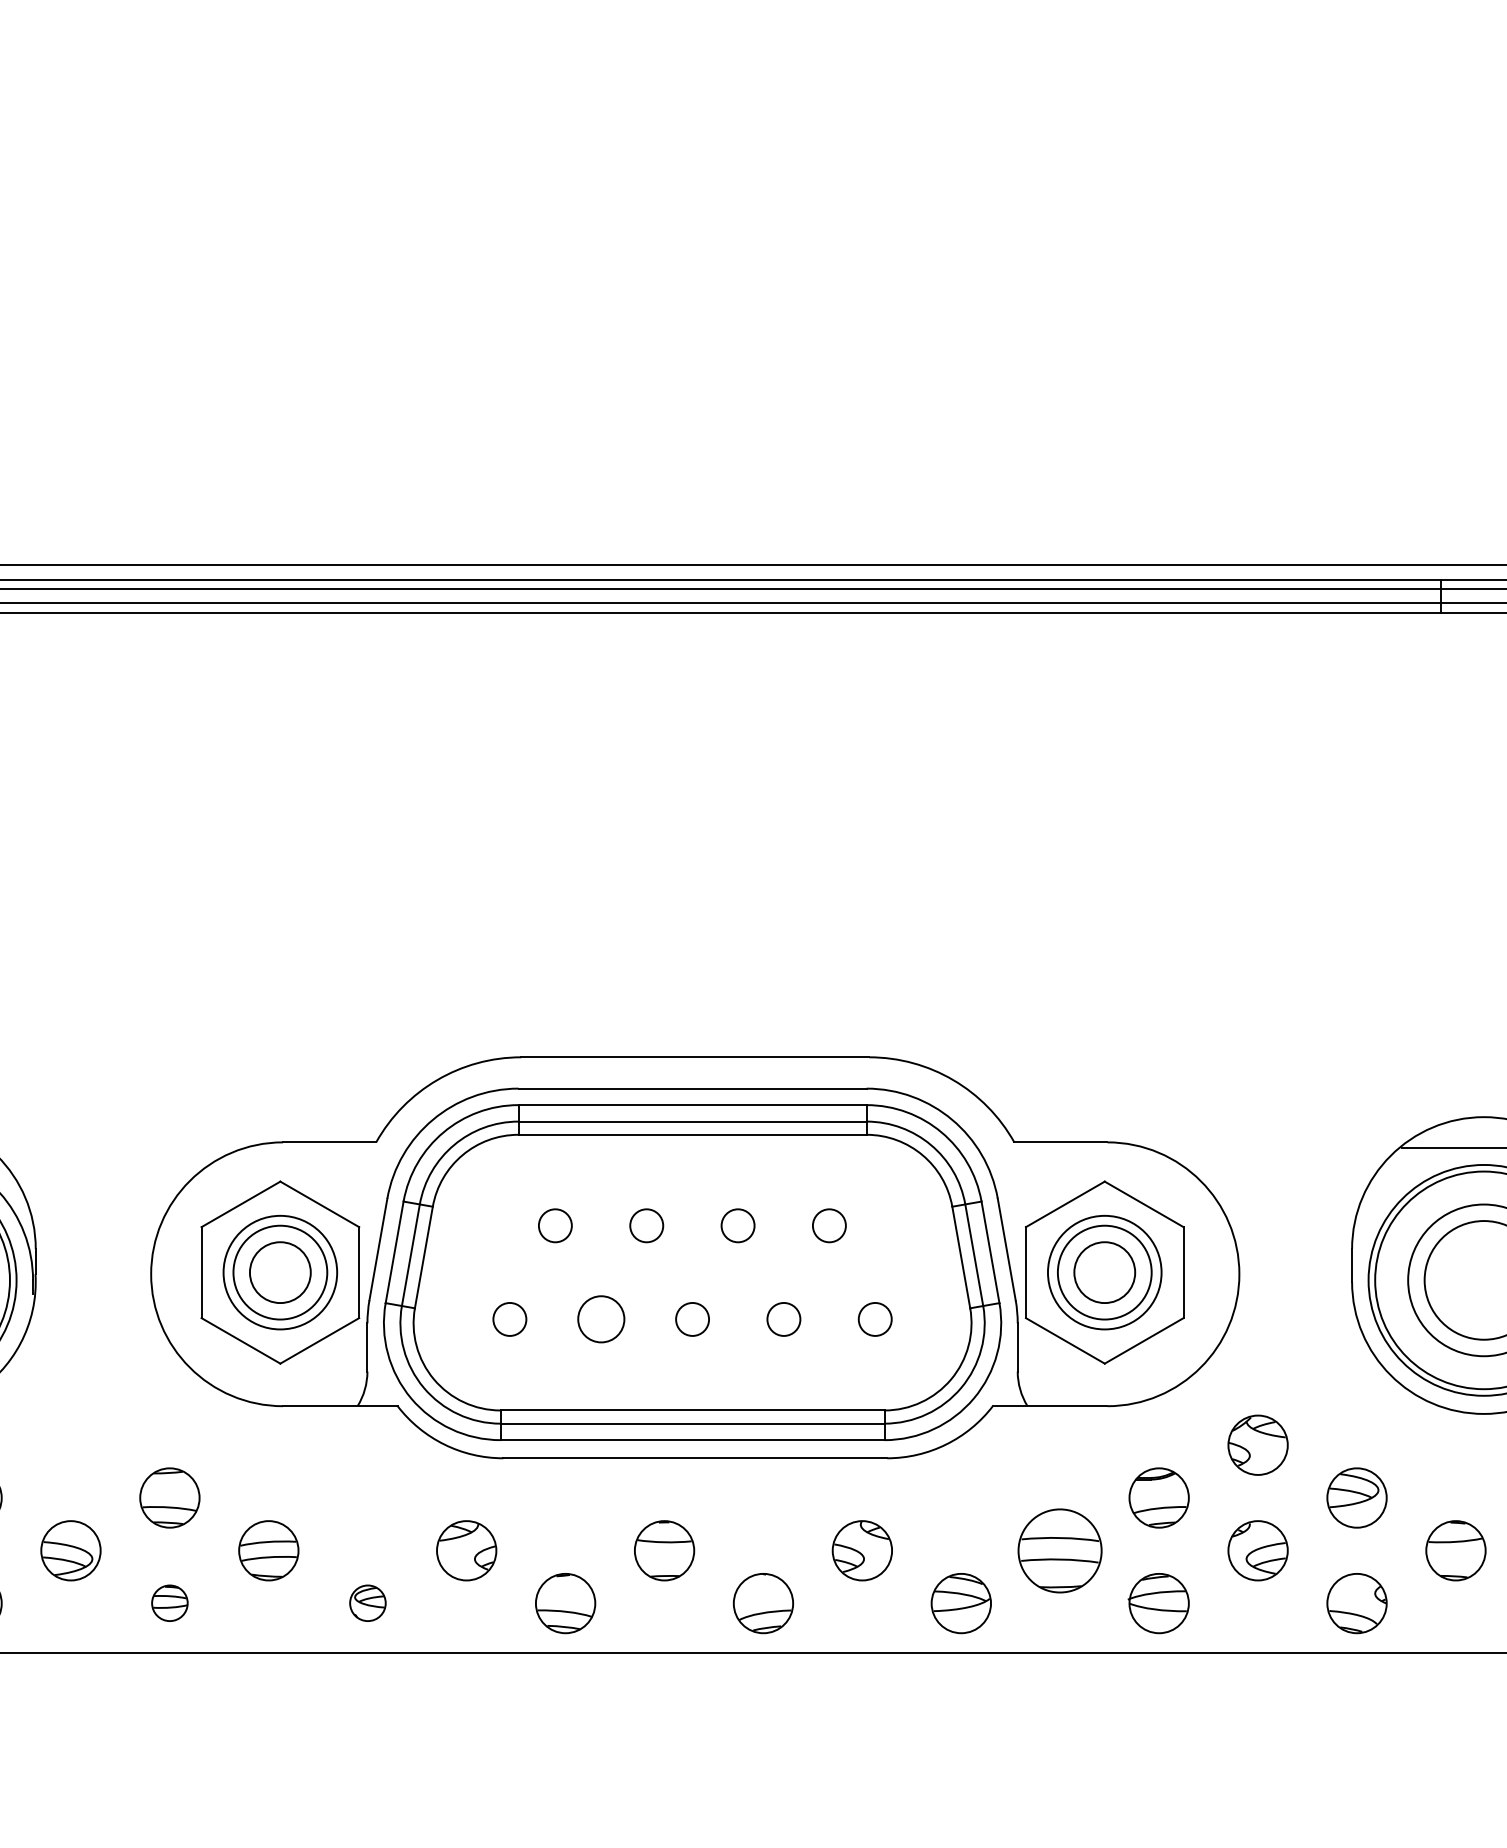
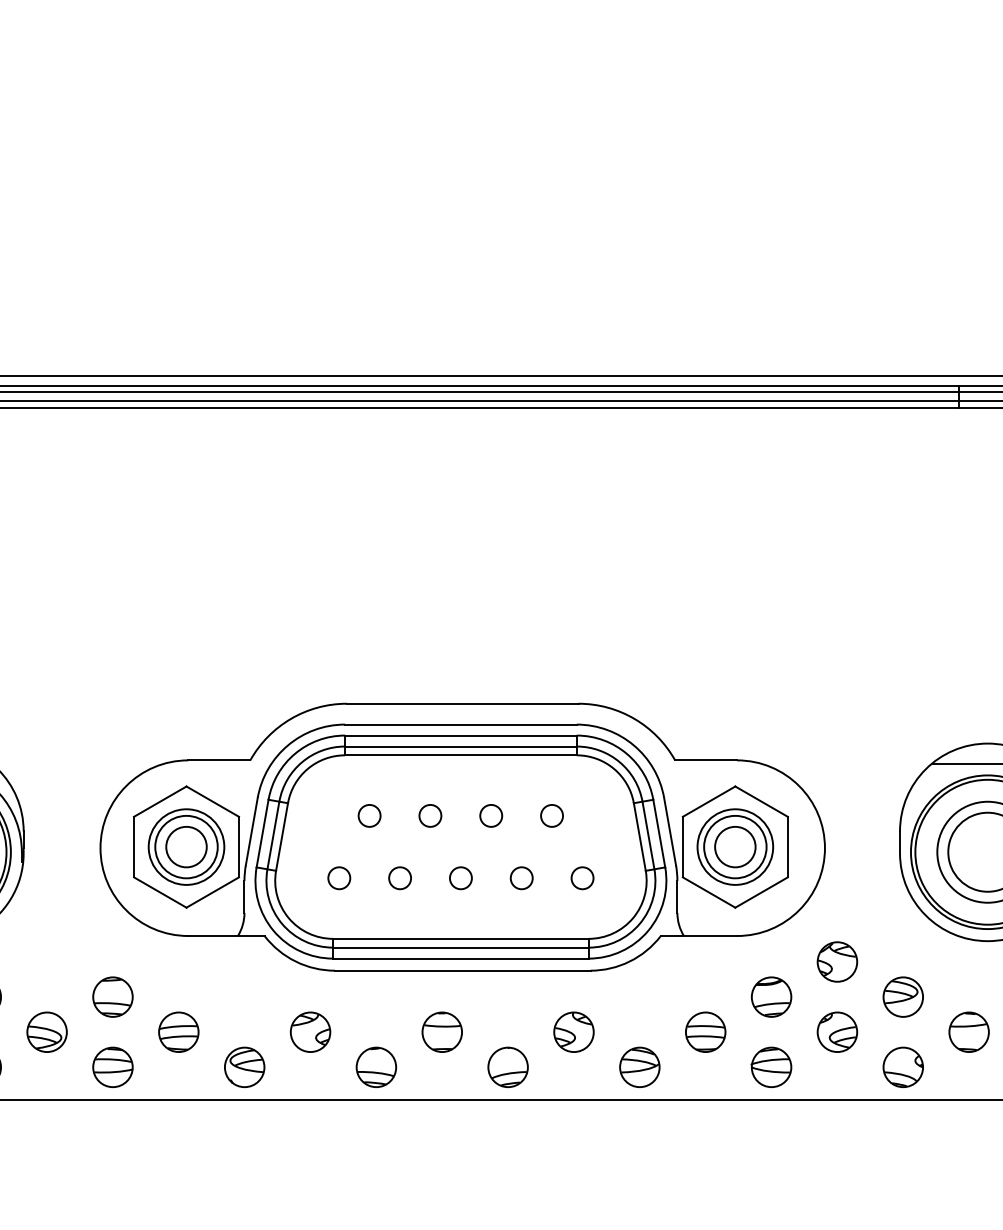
circle: (600, 1319) -> (399, 878), size x0.71
part: (1059, 1549) -> (705, 1031), size x0.71
part: (169, 1602) -> (112, 1066), size x1.67
part: (367, 1602) -> (244, 1066), size x1.67

